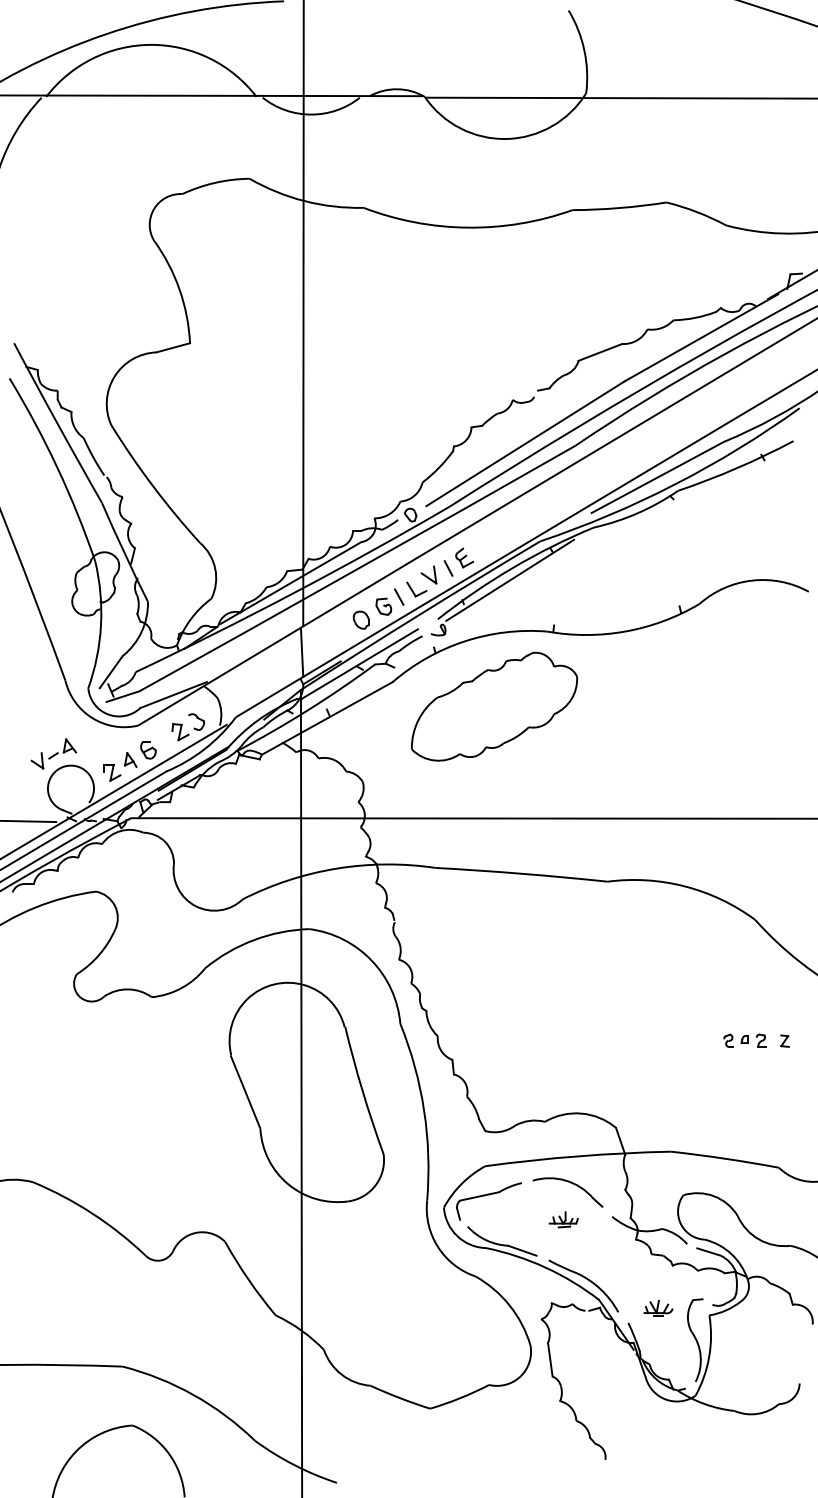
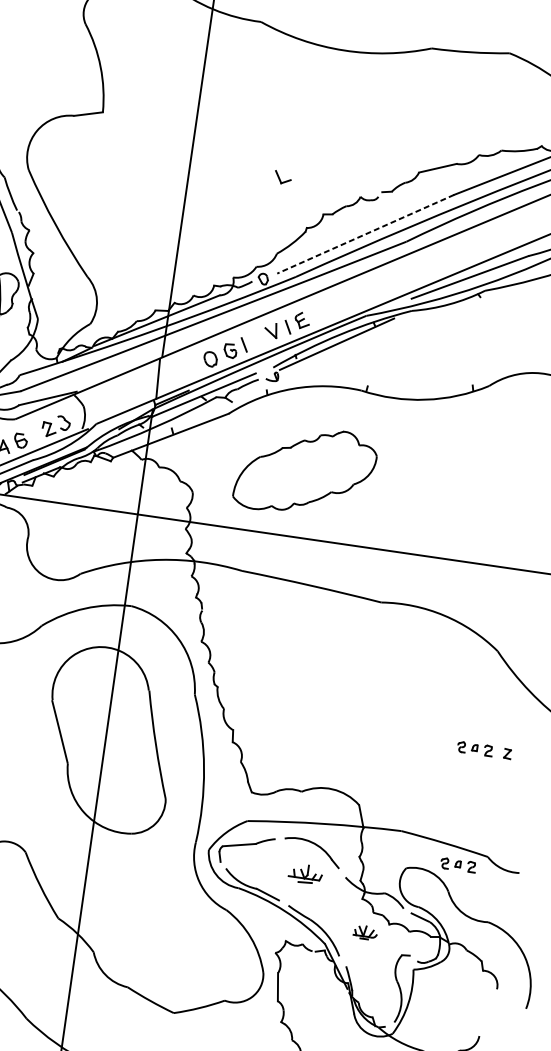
line: (525, 444) -> (365, 234), solid -> dashed
part: (416, 589) -> (282, 177), moved
part: (494, 706) -> (305, 471), moved
part: (744, 1182) -> (457, 864), added
part: (563, 1219) -> (305, 873), size x1.4
part: (658, 1307) -> (365, 931), moved

